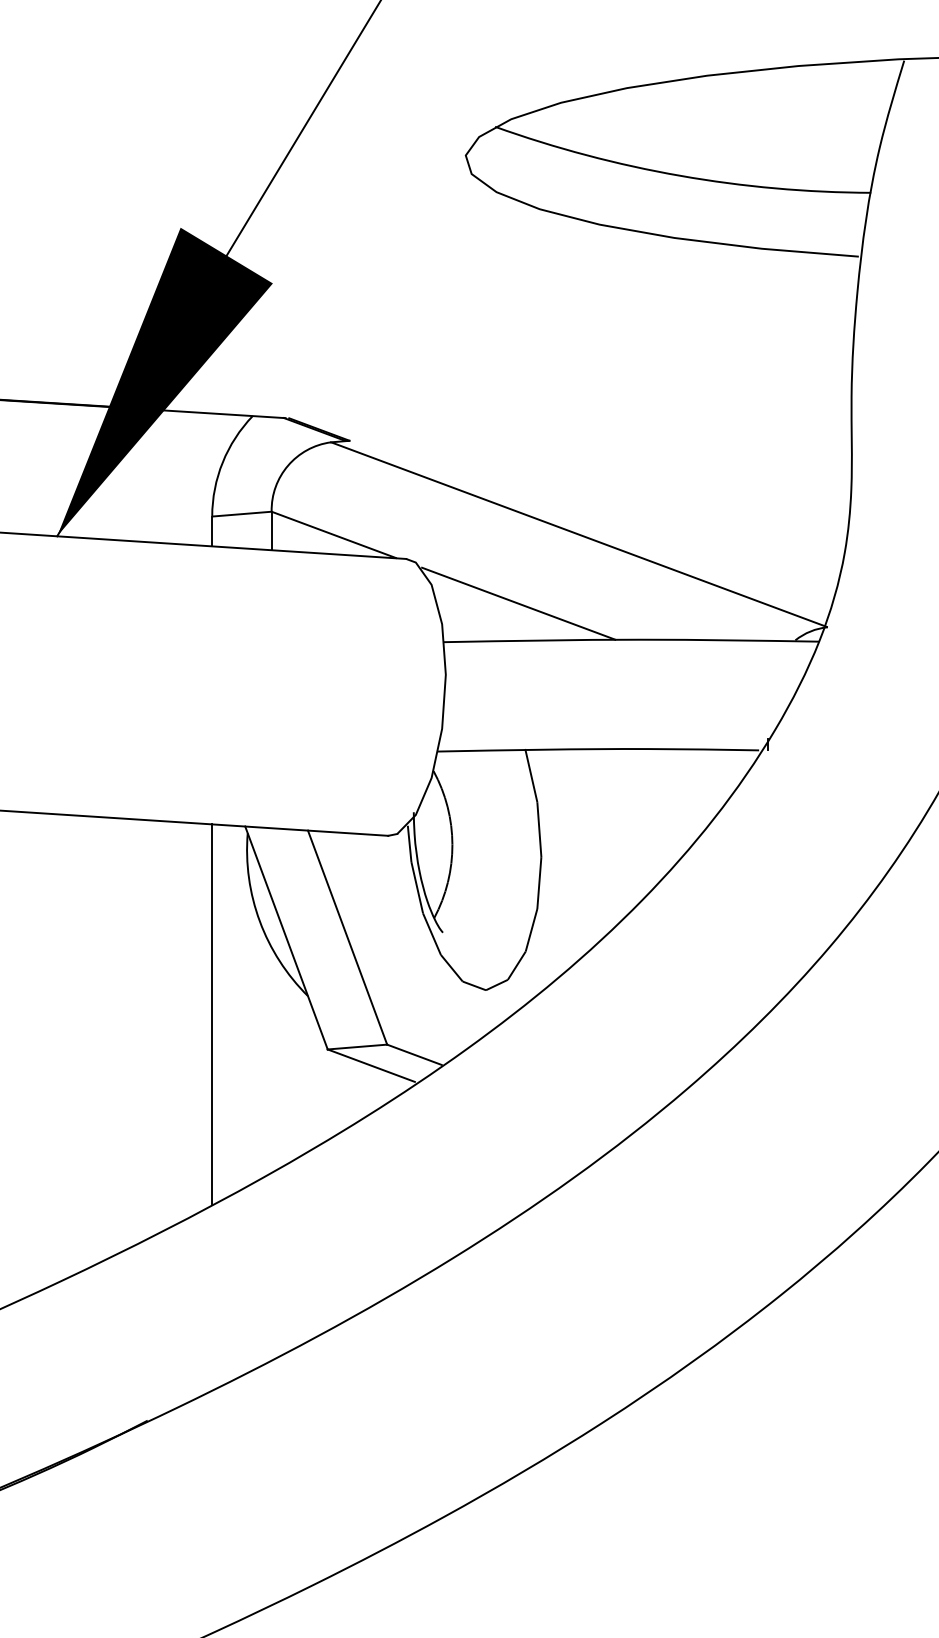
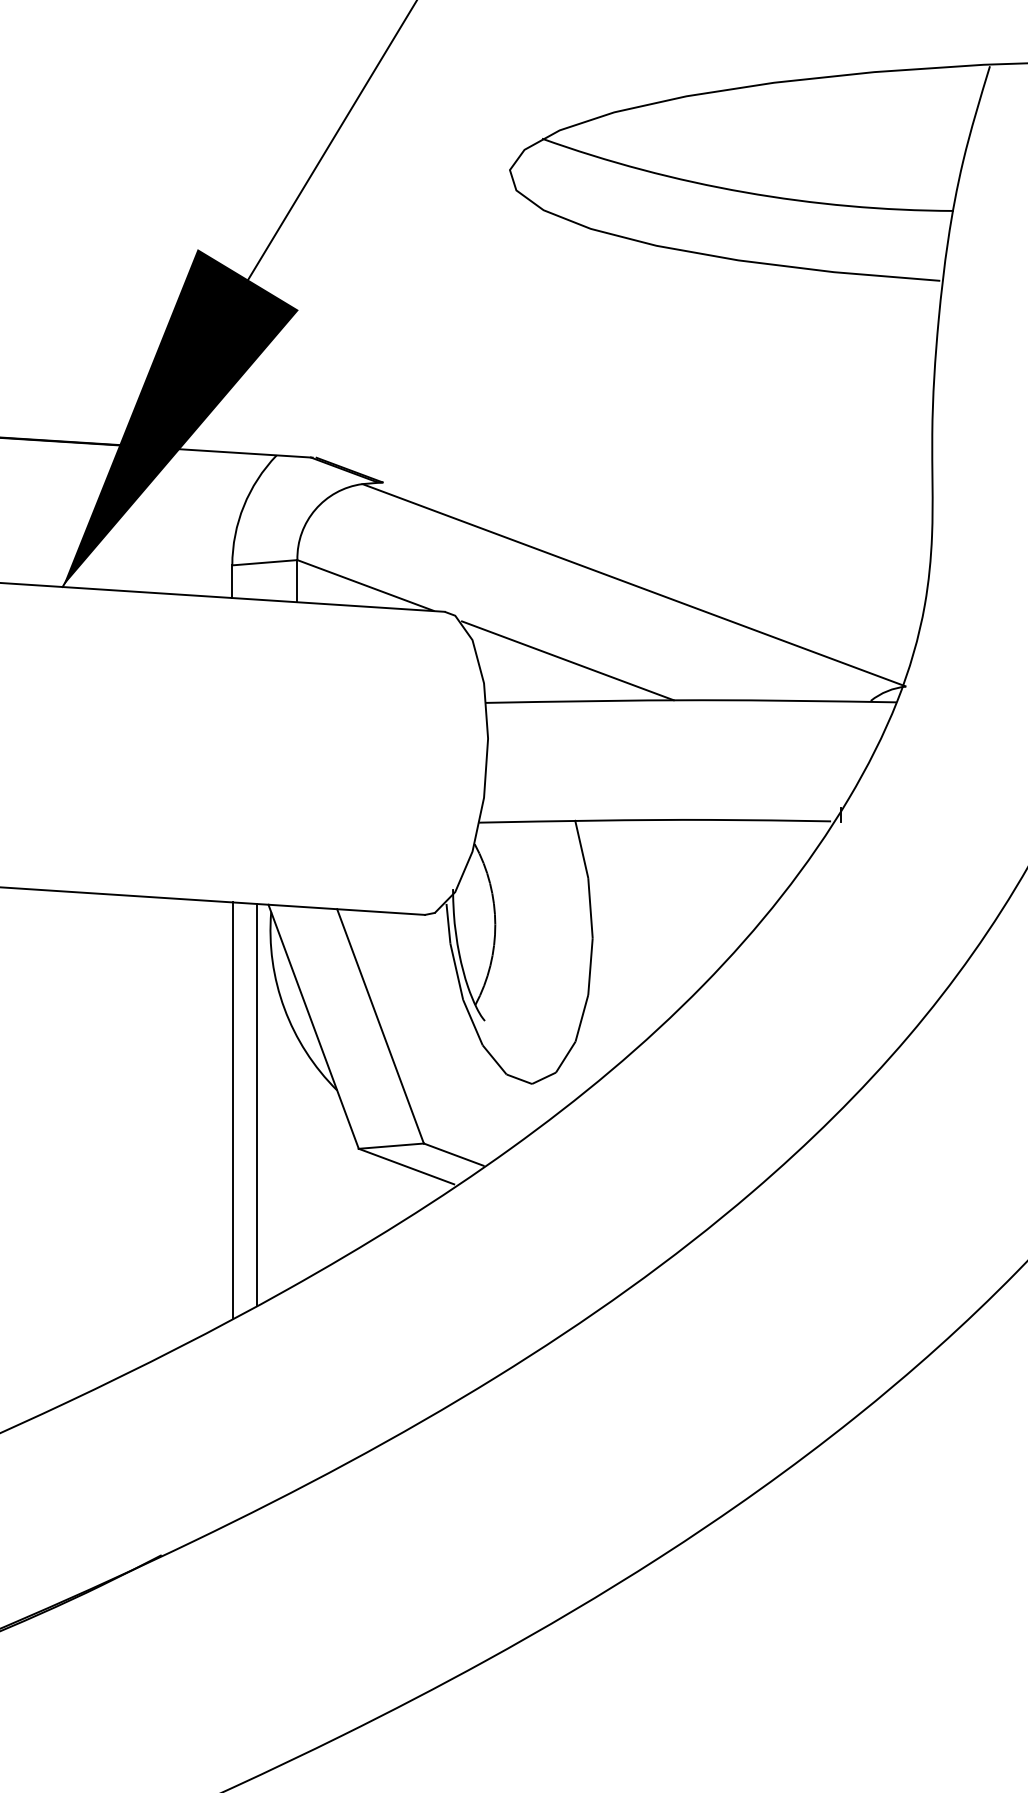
line: (235, 1008) -> (257, 1104), added

